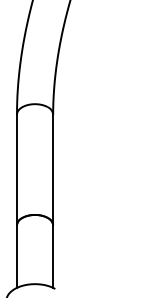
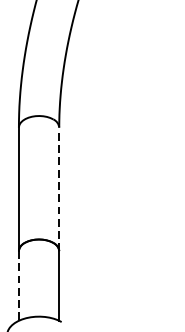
line: (53, 169) -> (59, 188), solid -> dashed
line: (16, 257) -> (18, 286), solid -> dashed

